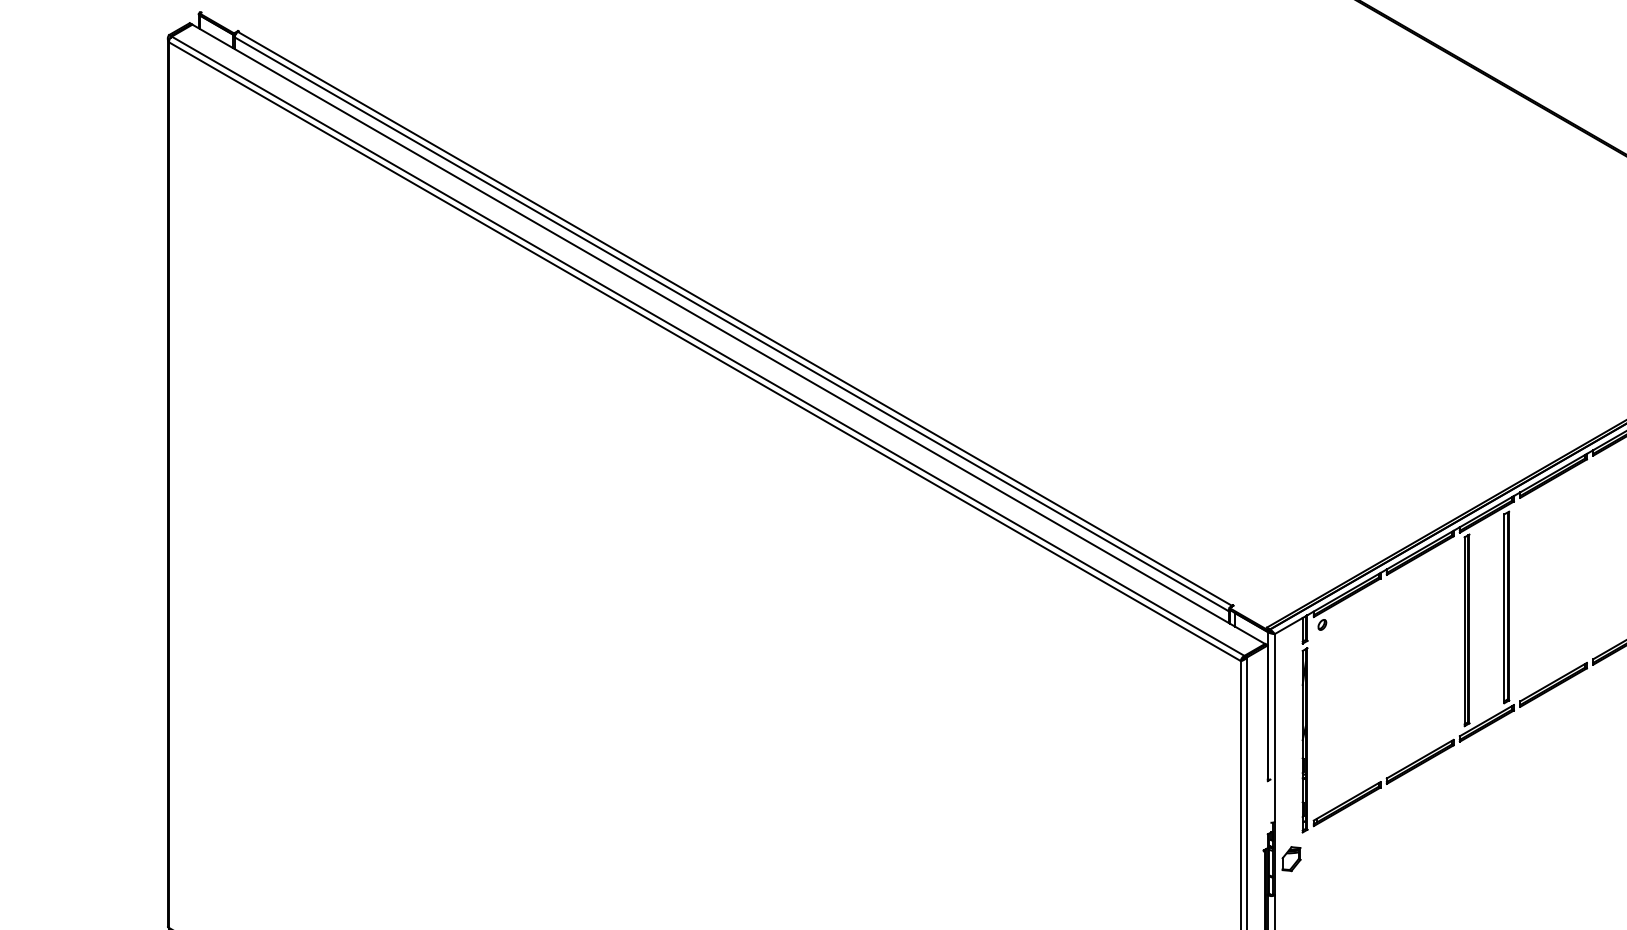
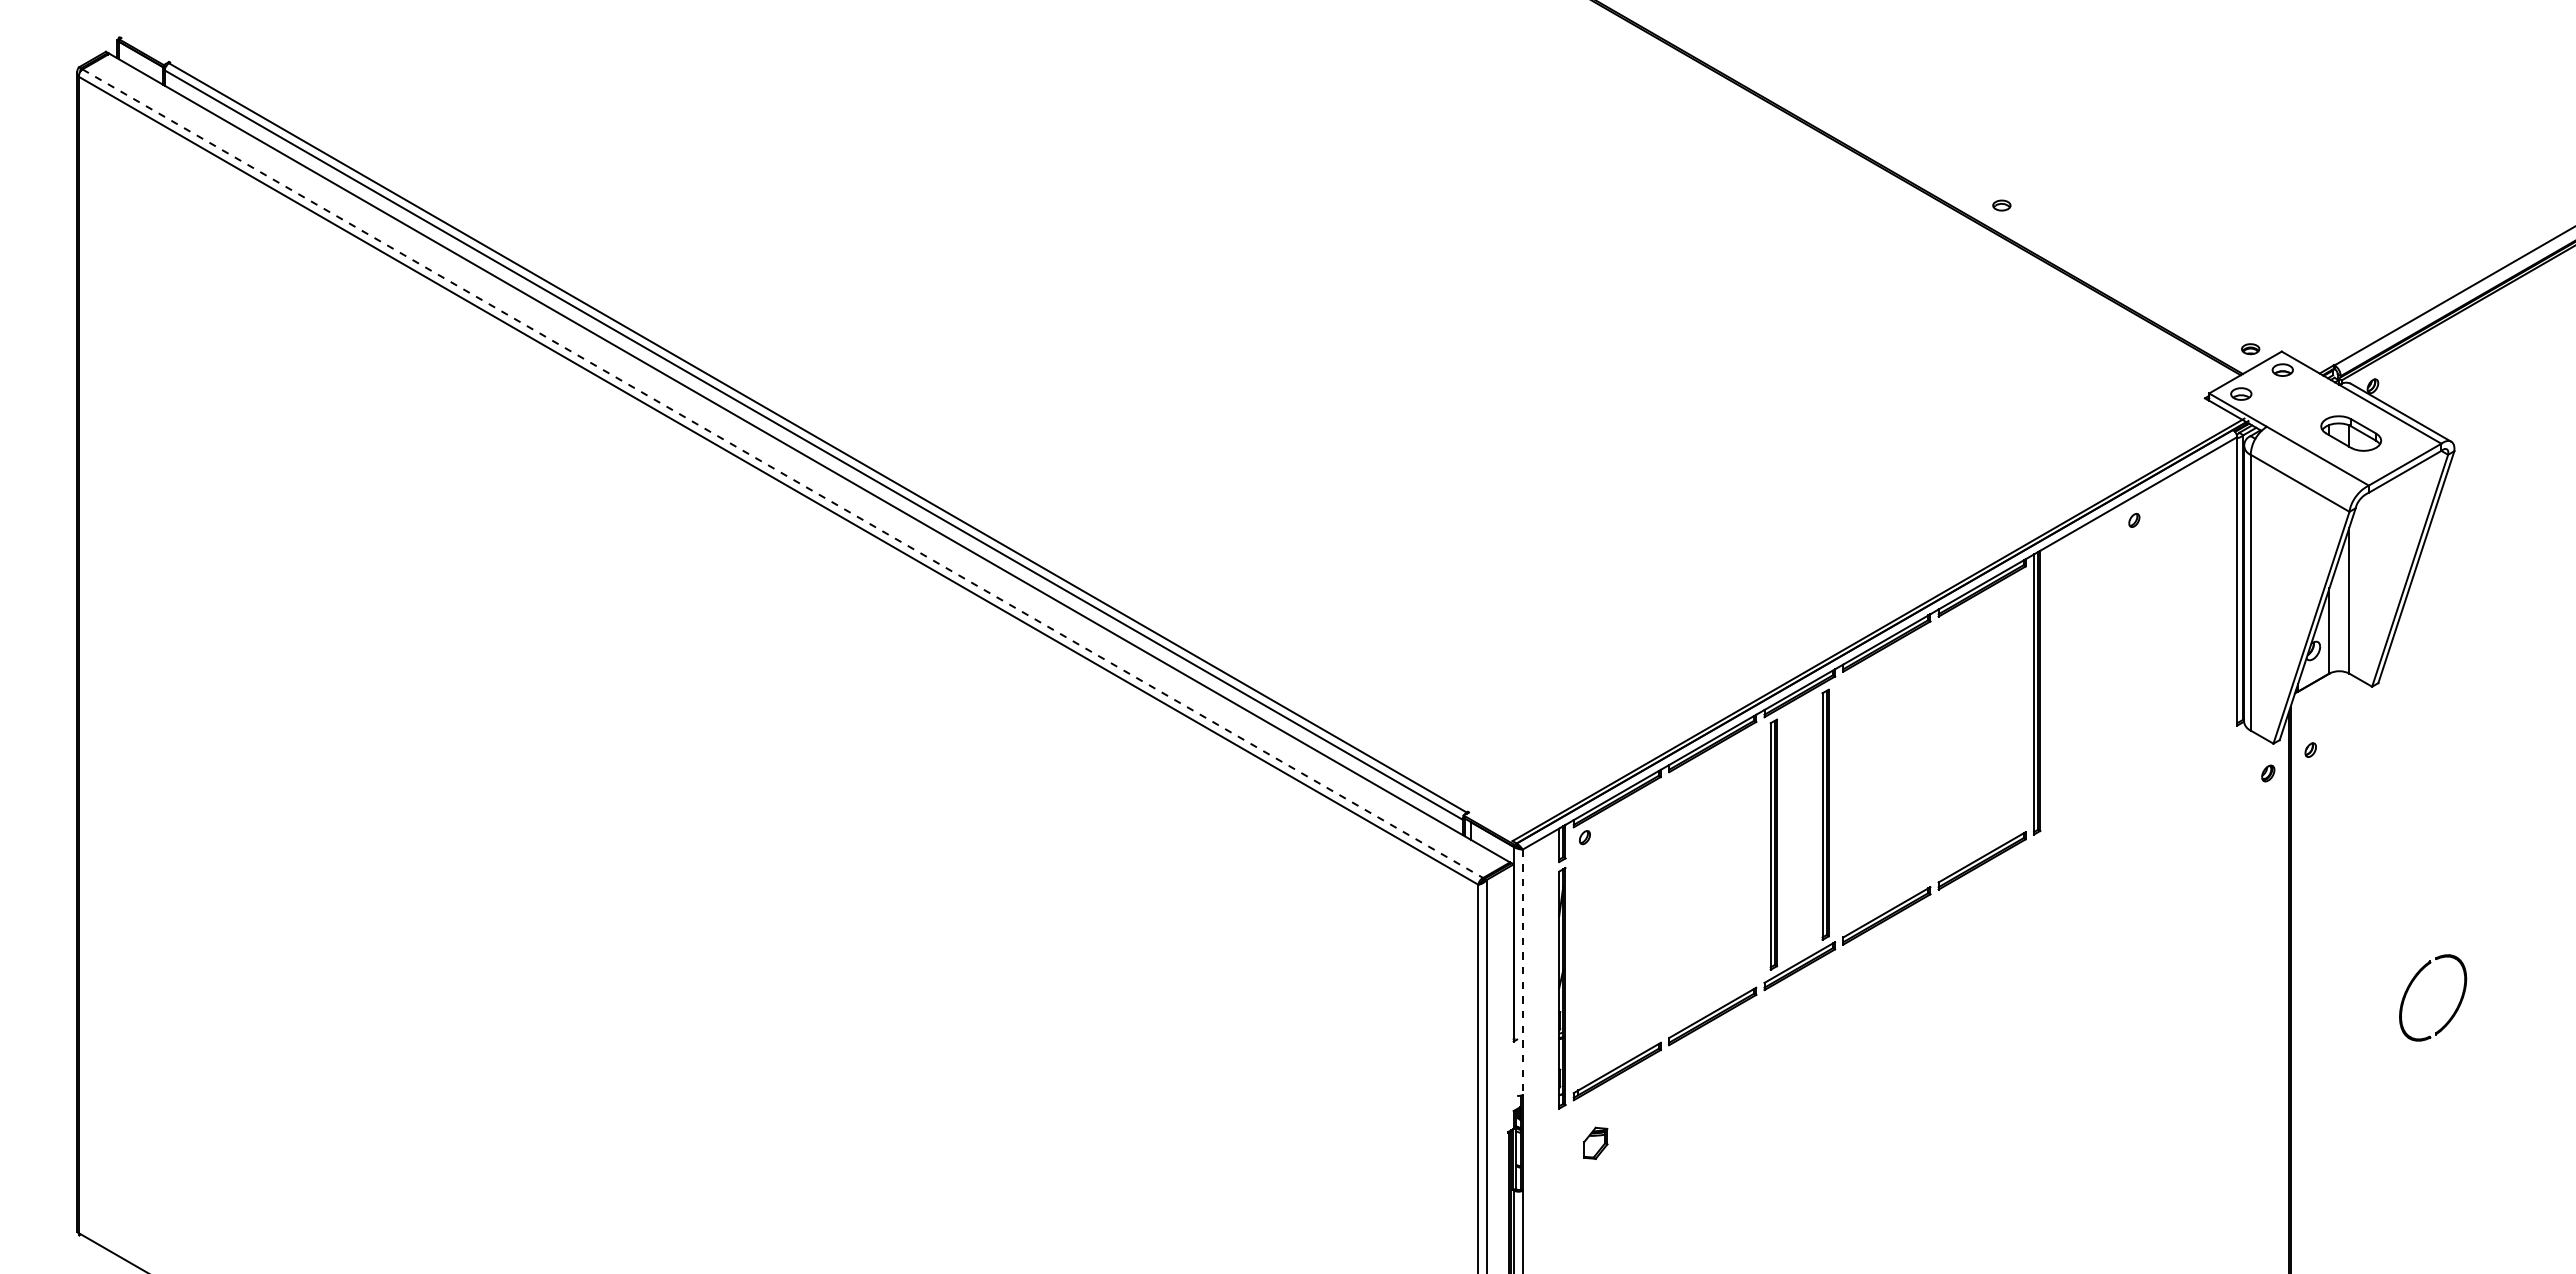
line: (707, 346) -> (782, 473), solid -> dashed
line: (1274, 728) -> (1522, 972), solid -> dashed
part: (1291, 858) -> (1595, 1142), moved

